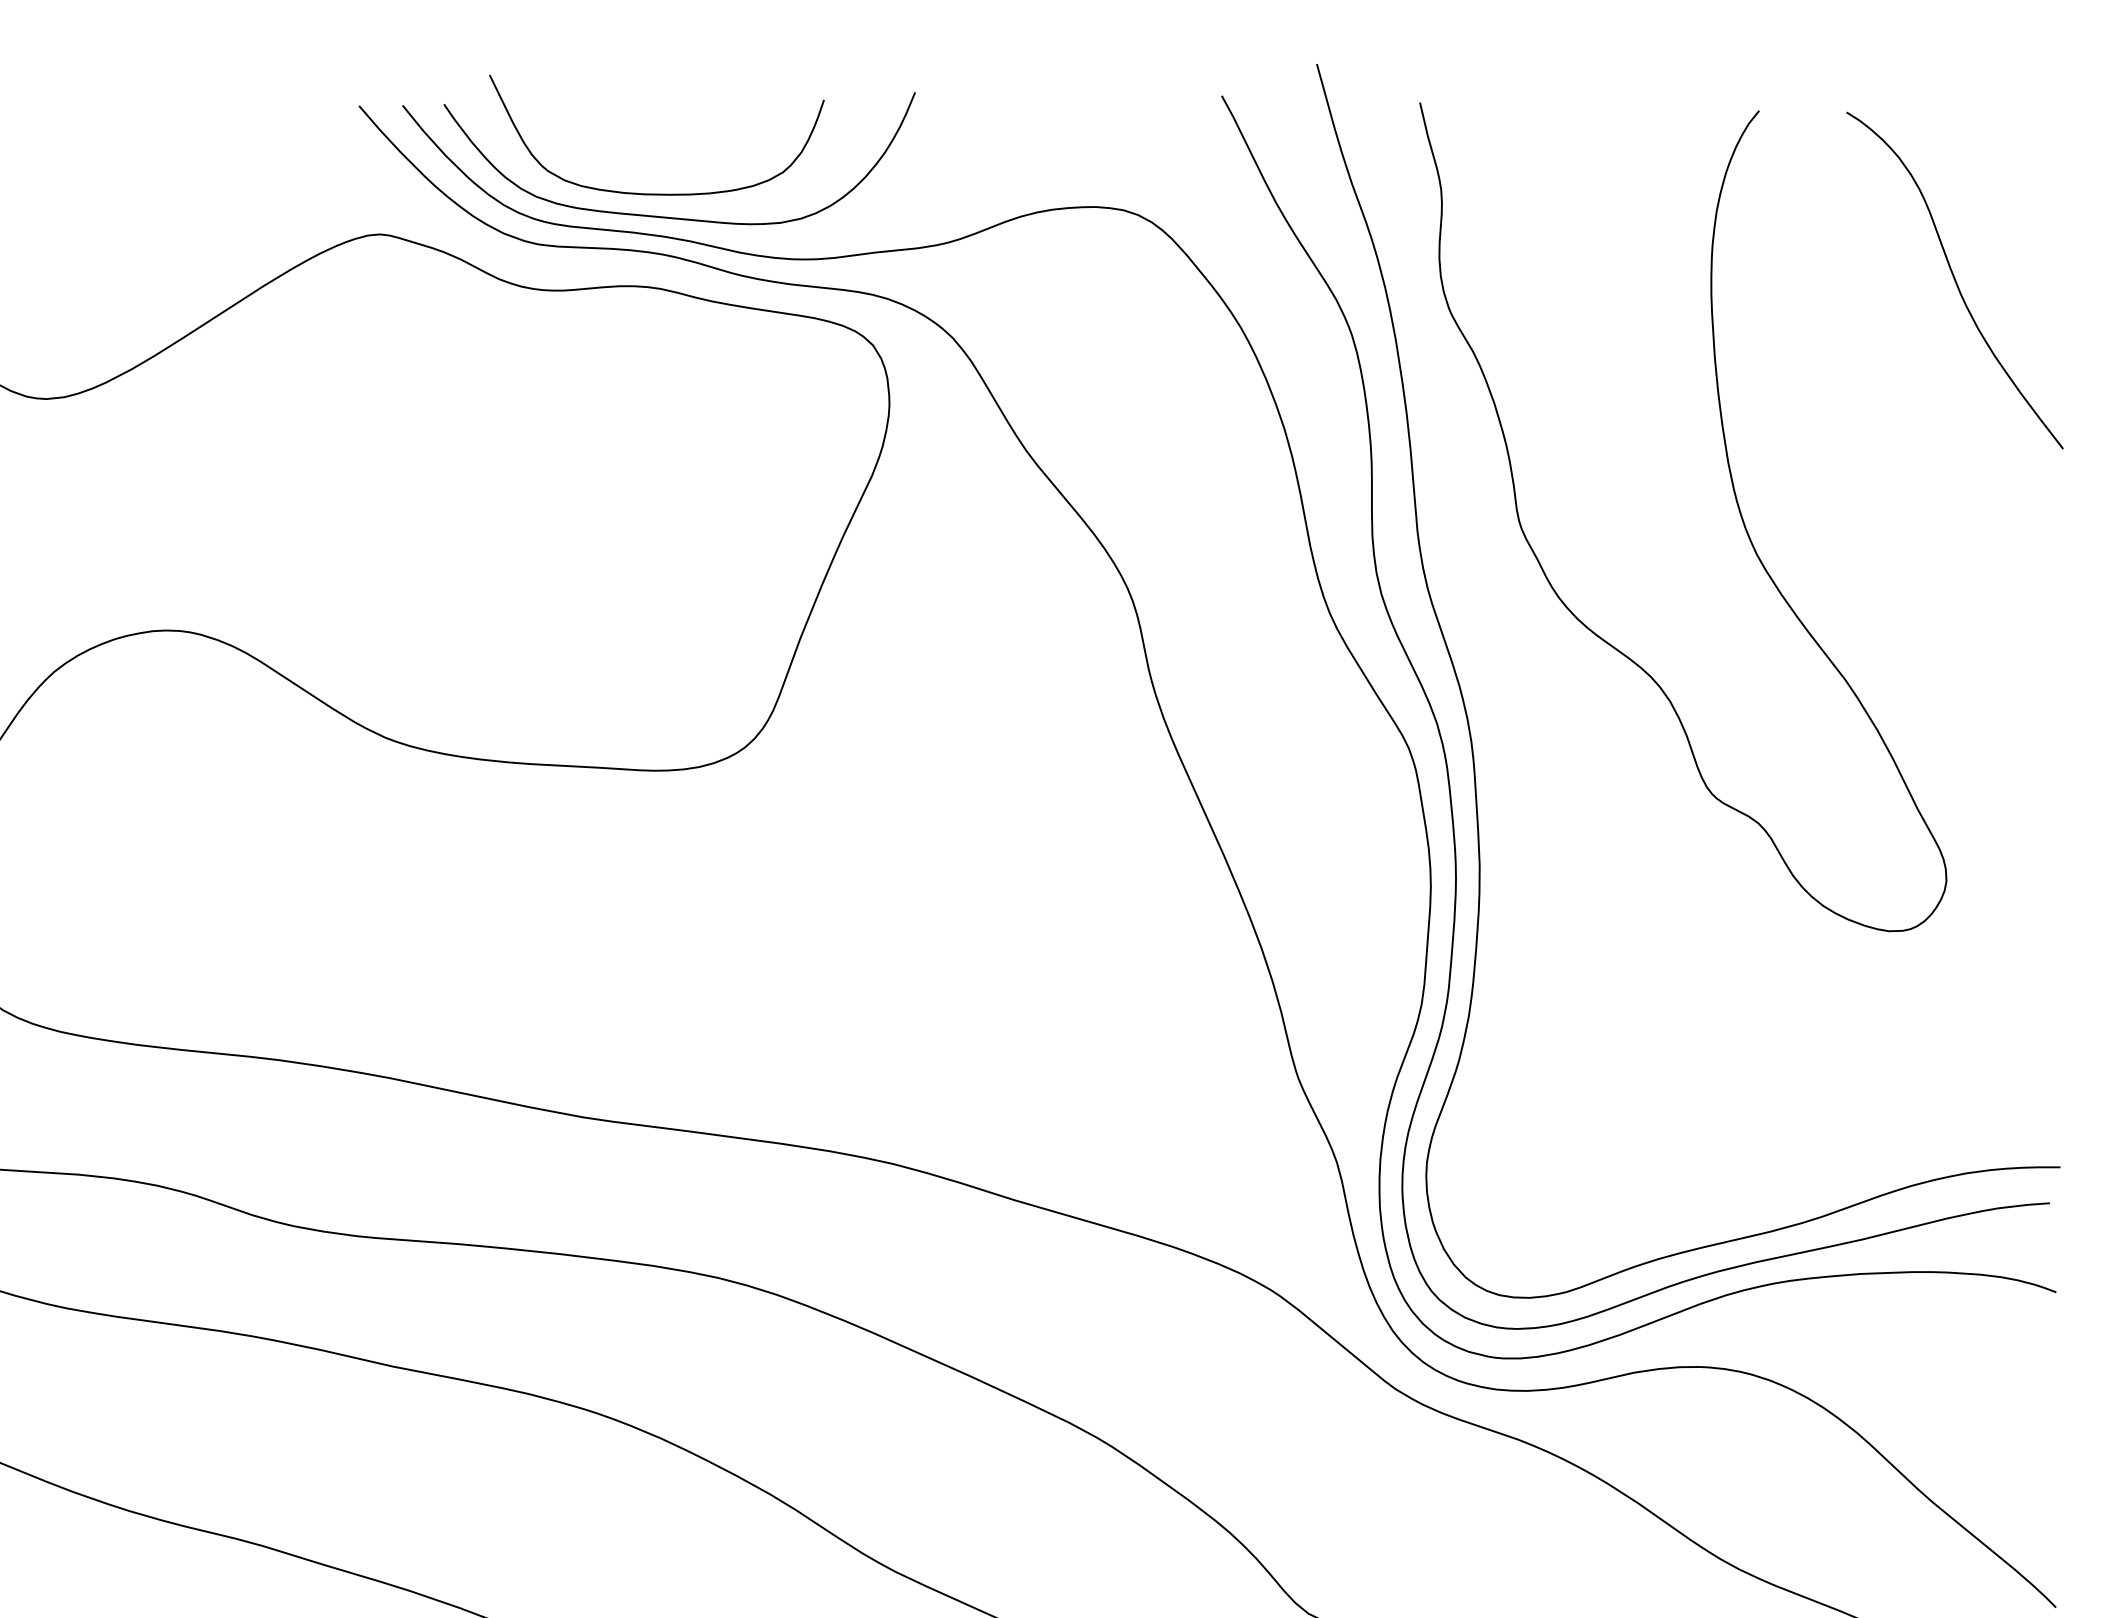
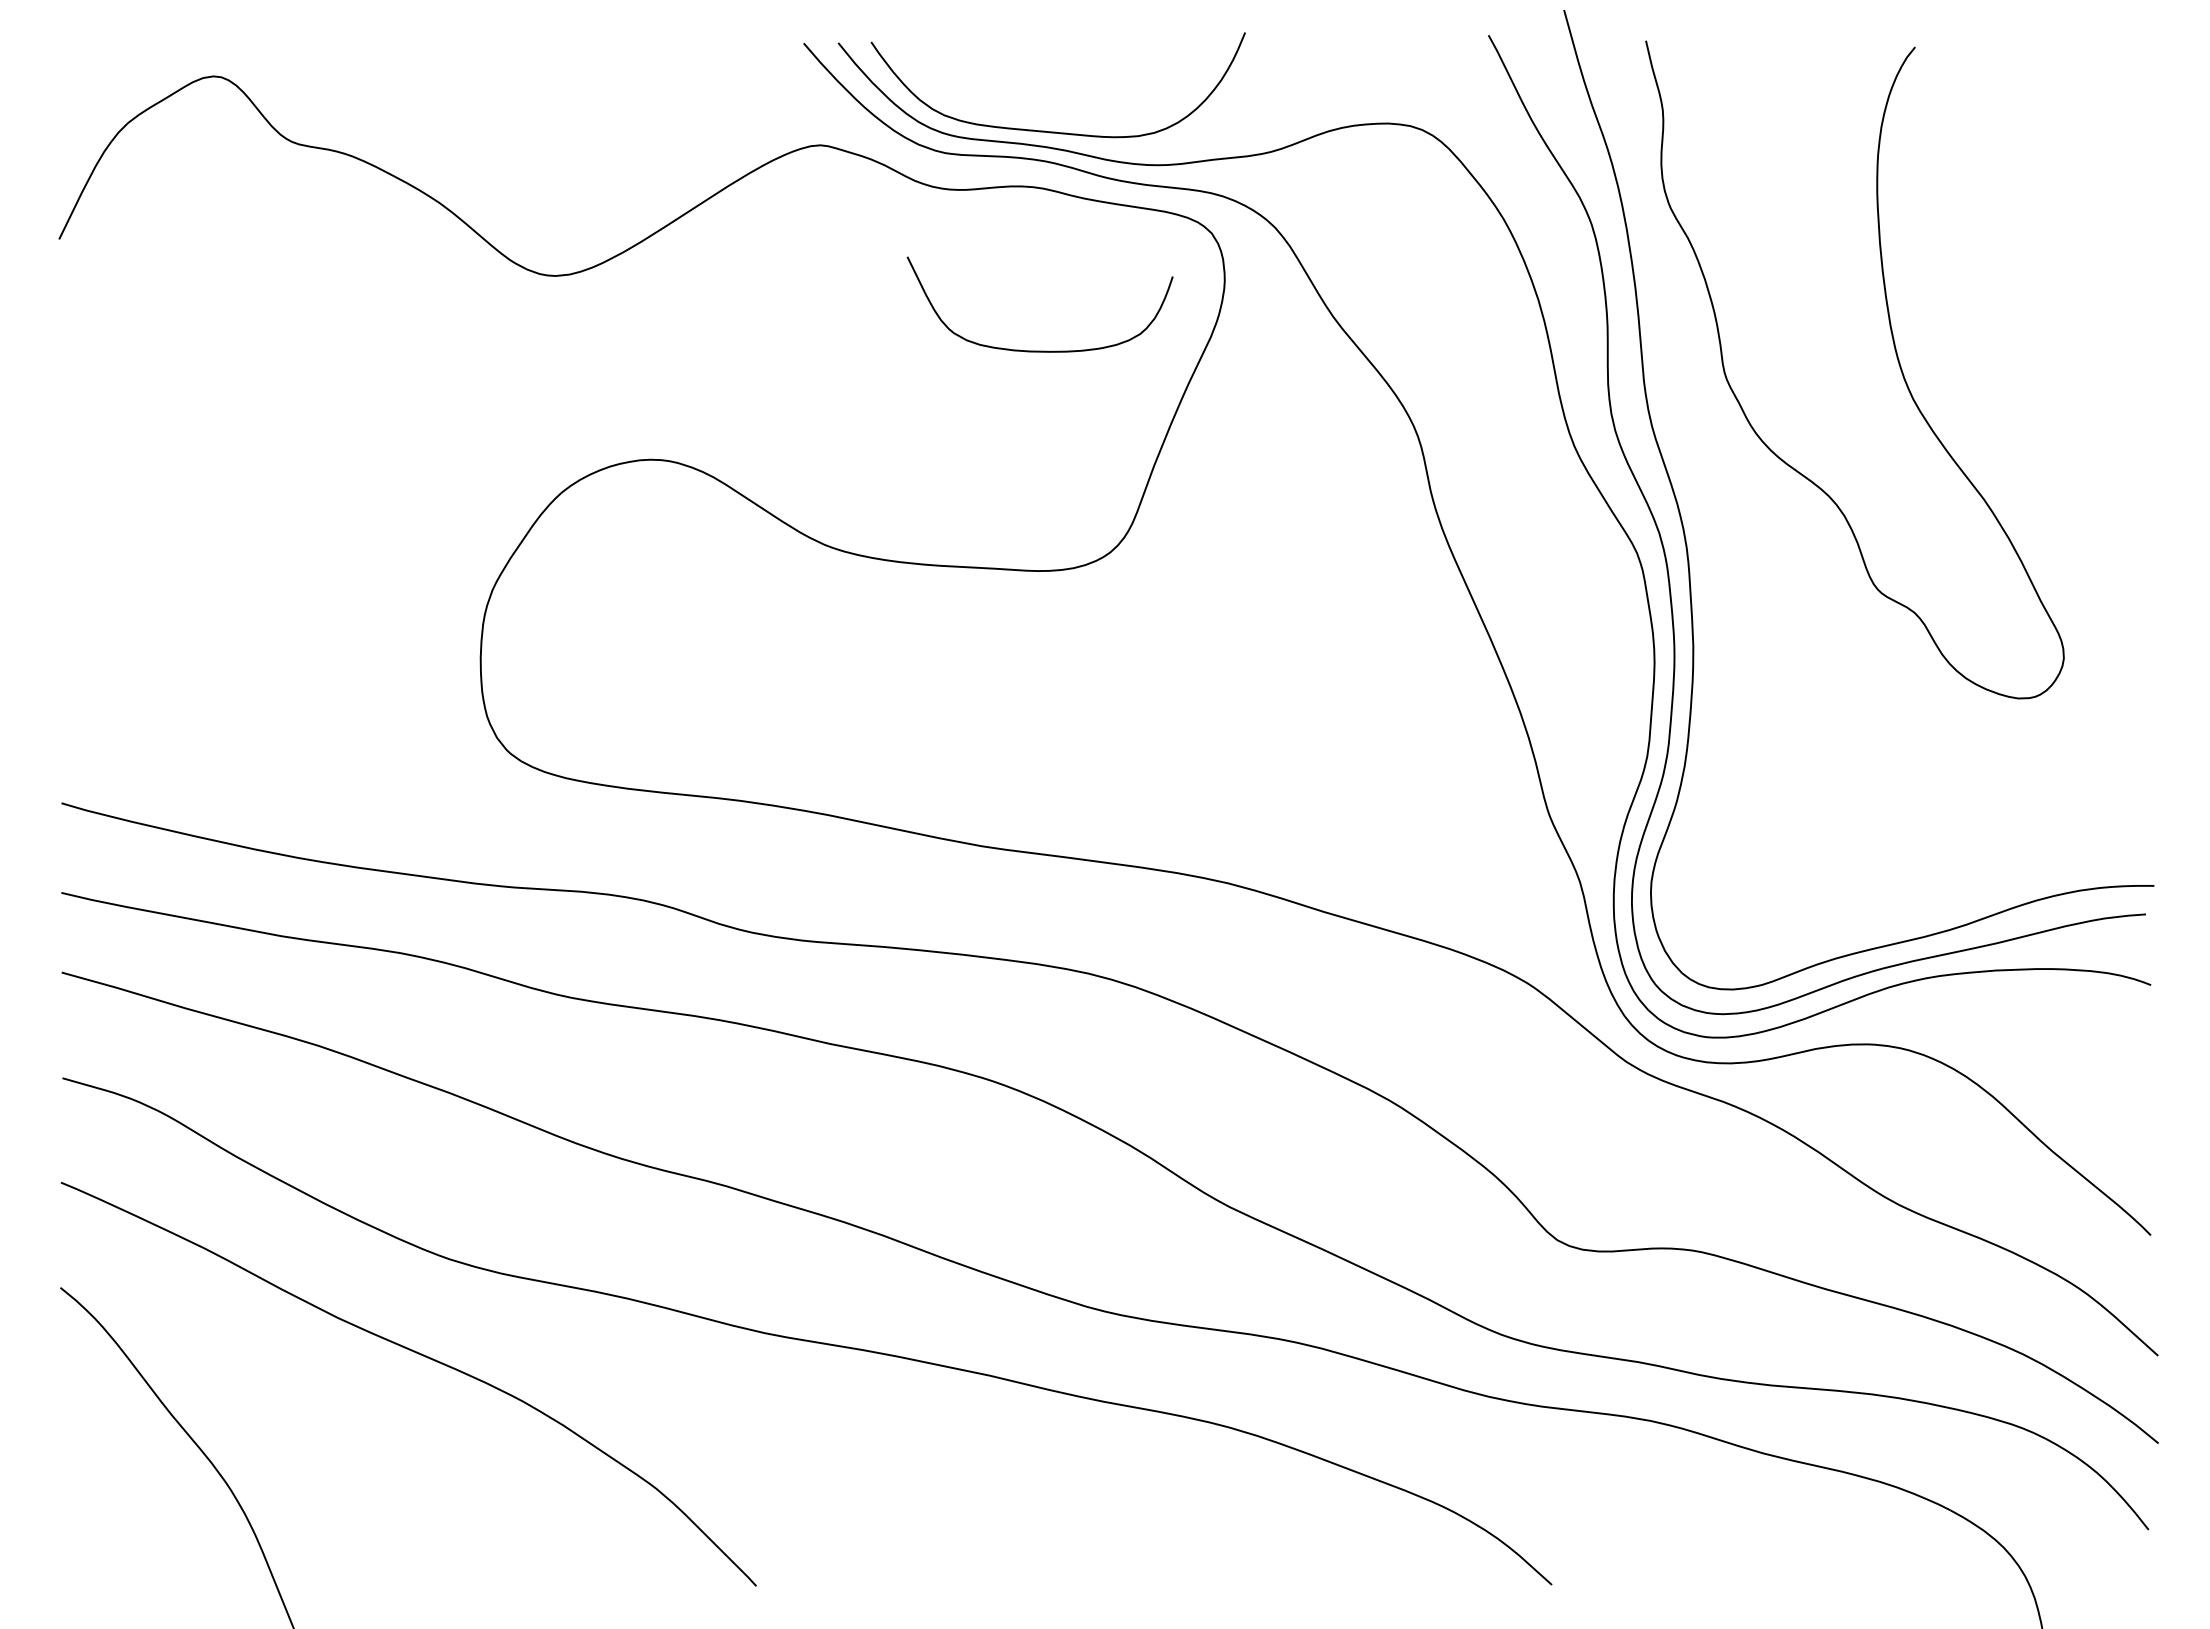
curve: (656, 193) -> (1039, 350), moved
curve: (1954, 280) -> (2070, 181), removed

